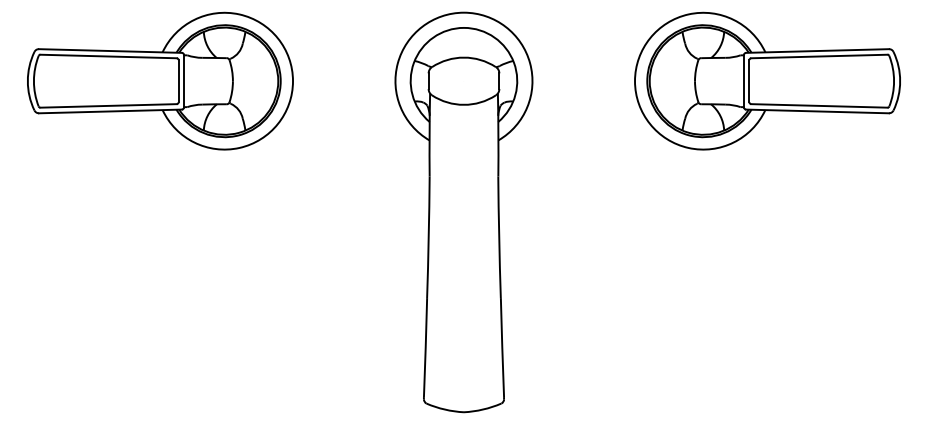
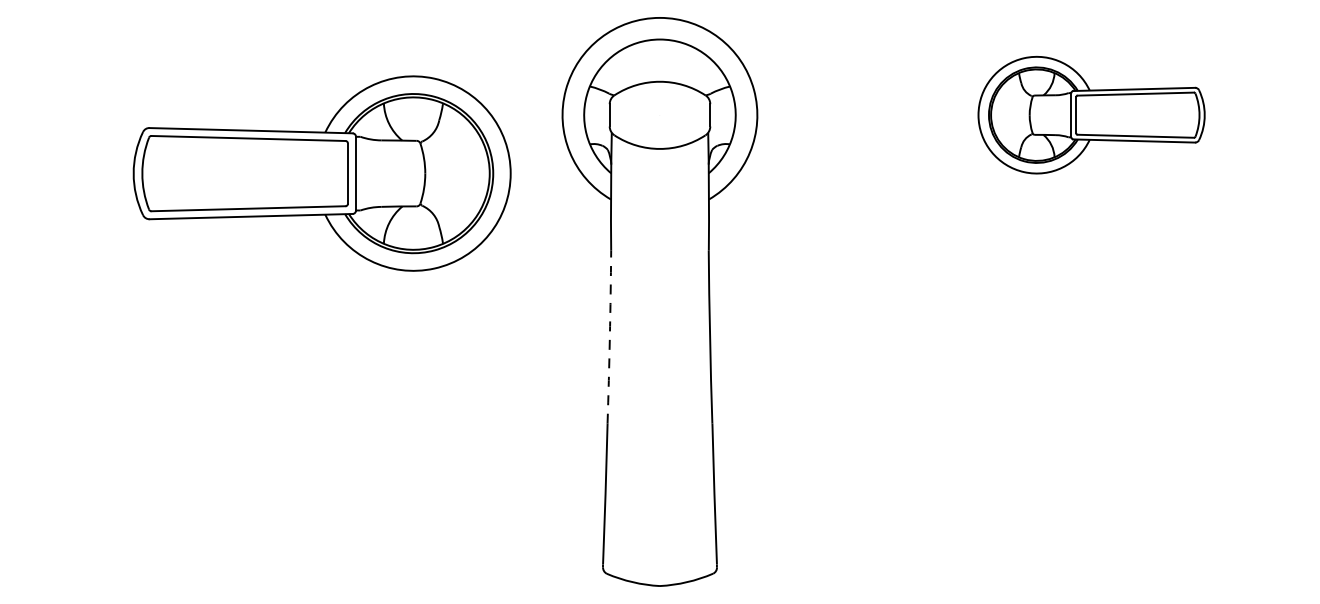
part: (160, 80) -> (322, 172), moved
part: (767, 80) -> (1091, 114), size x0.6
arc: (428, 237) -> (609, 337), solid -> dashed

